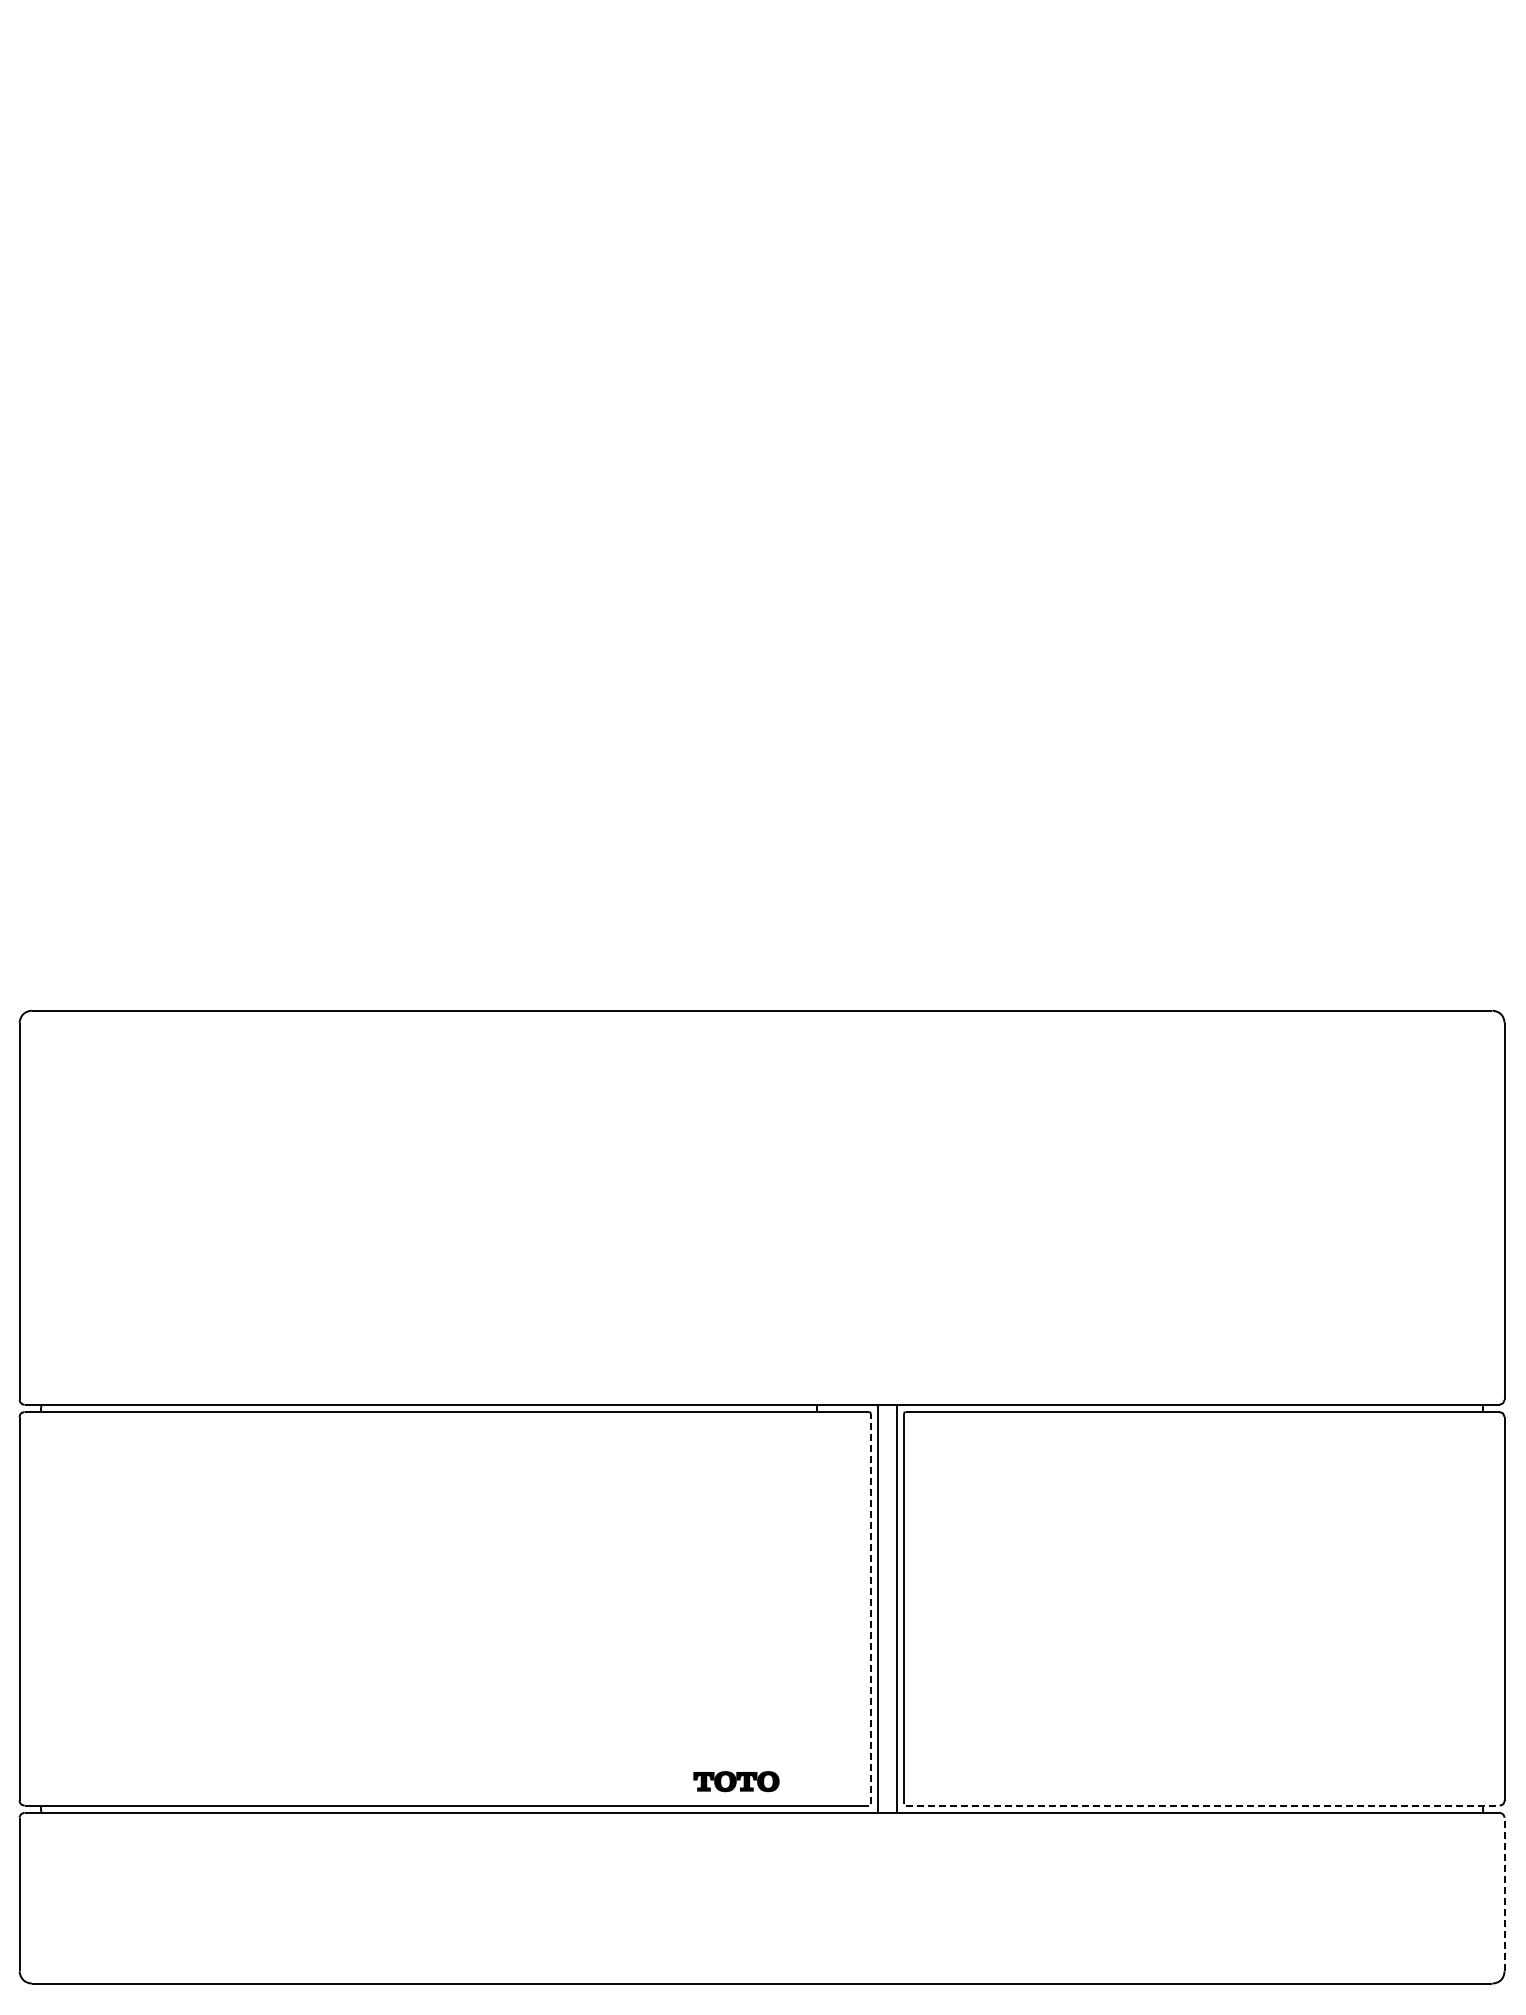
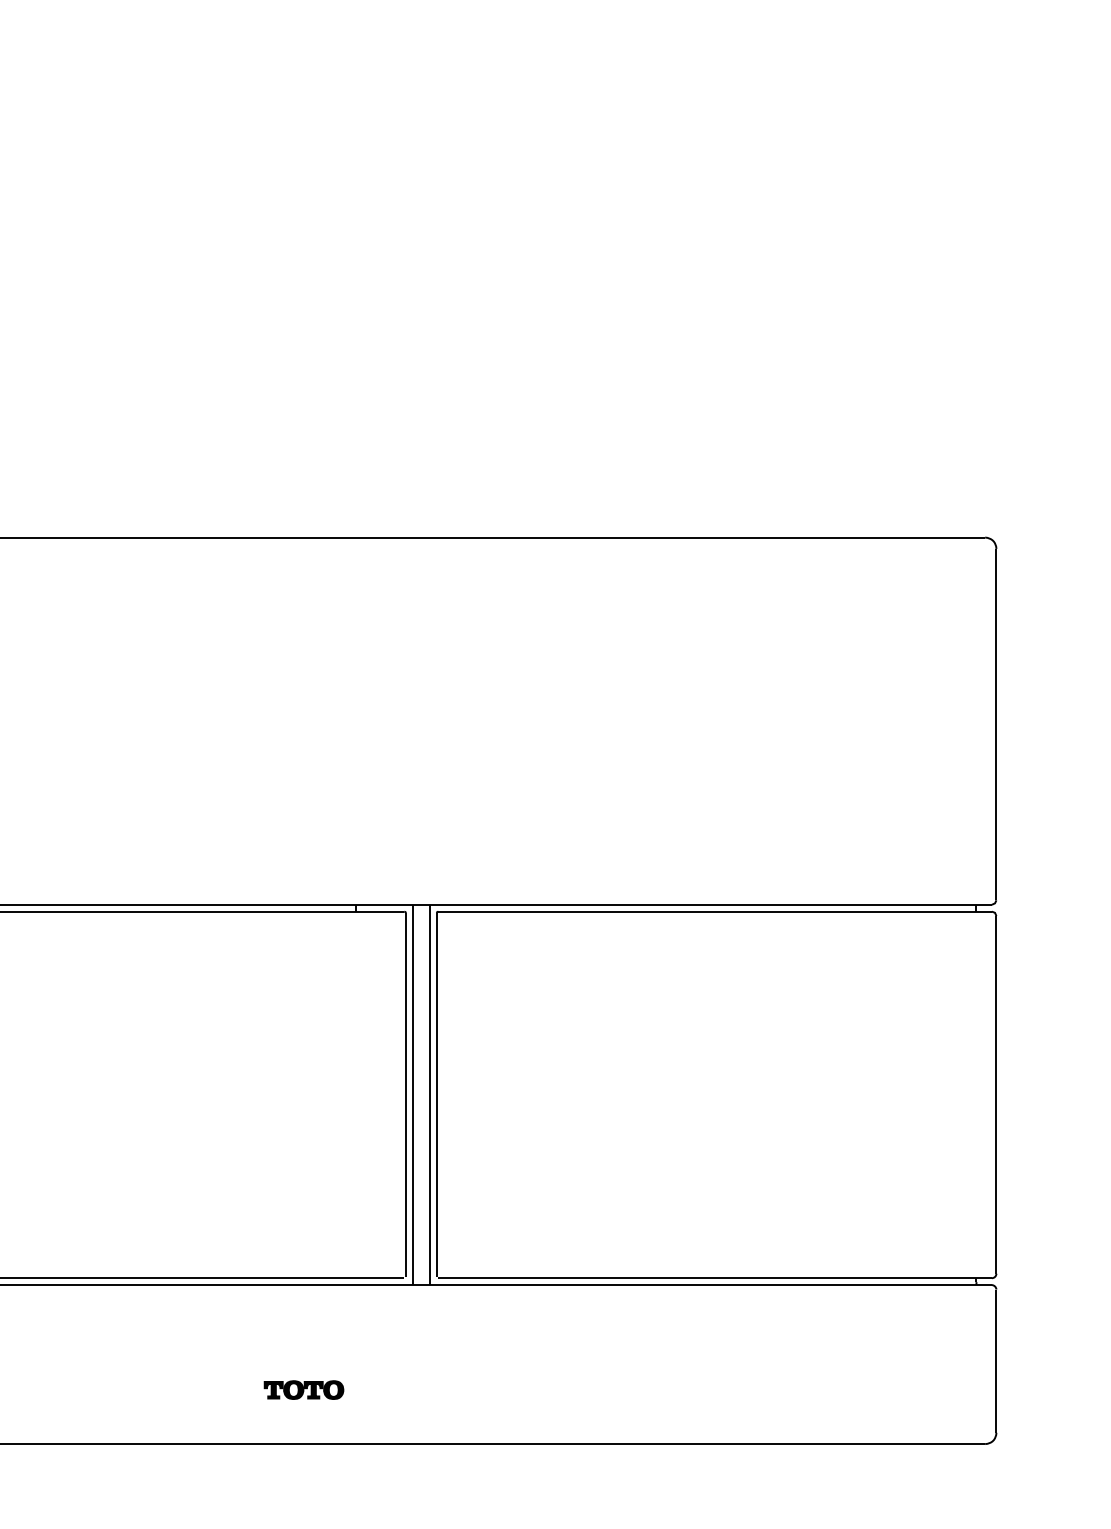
line: (870, 1608) -> (405, 1094), dashed -> solid
part: (736, 1781) -> (304, 1389), moved
line: (1202, 1805) -> (714, 1278), dashed -> solid
line: (1504, 1894) -> (996, 1361), dashed -> solid

